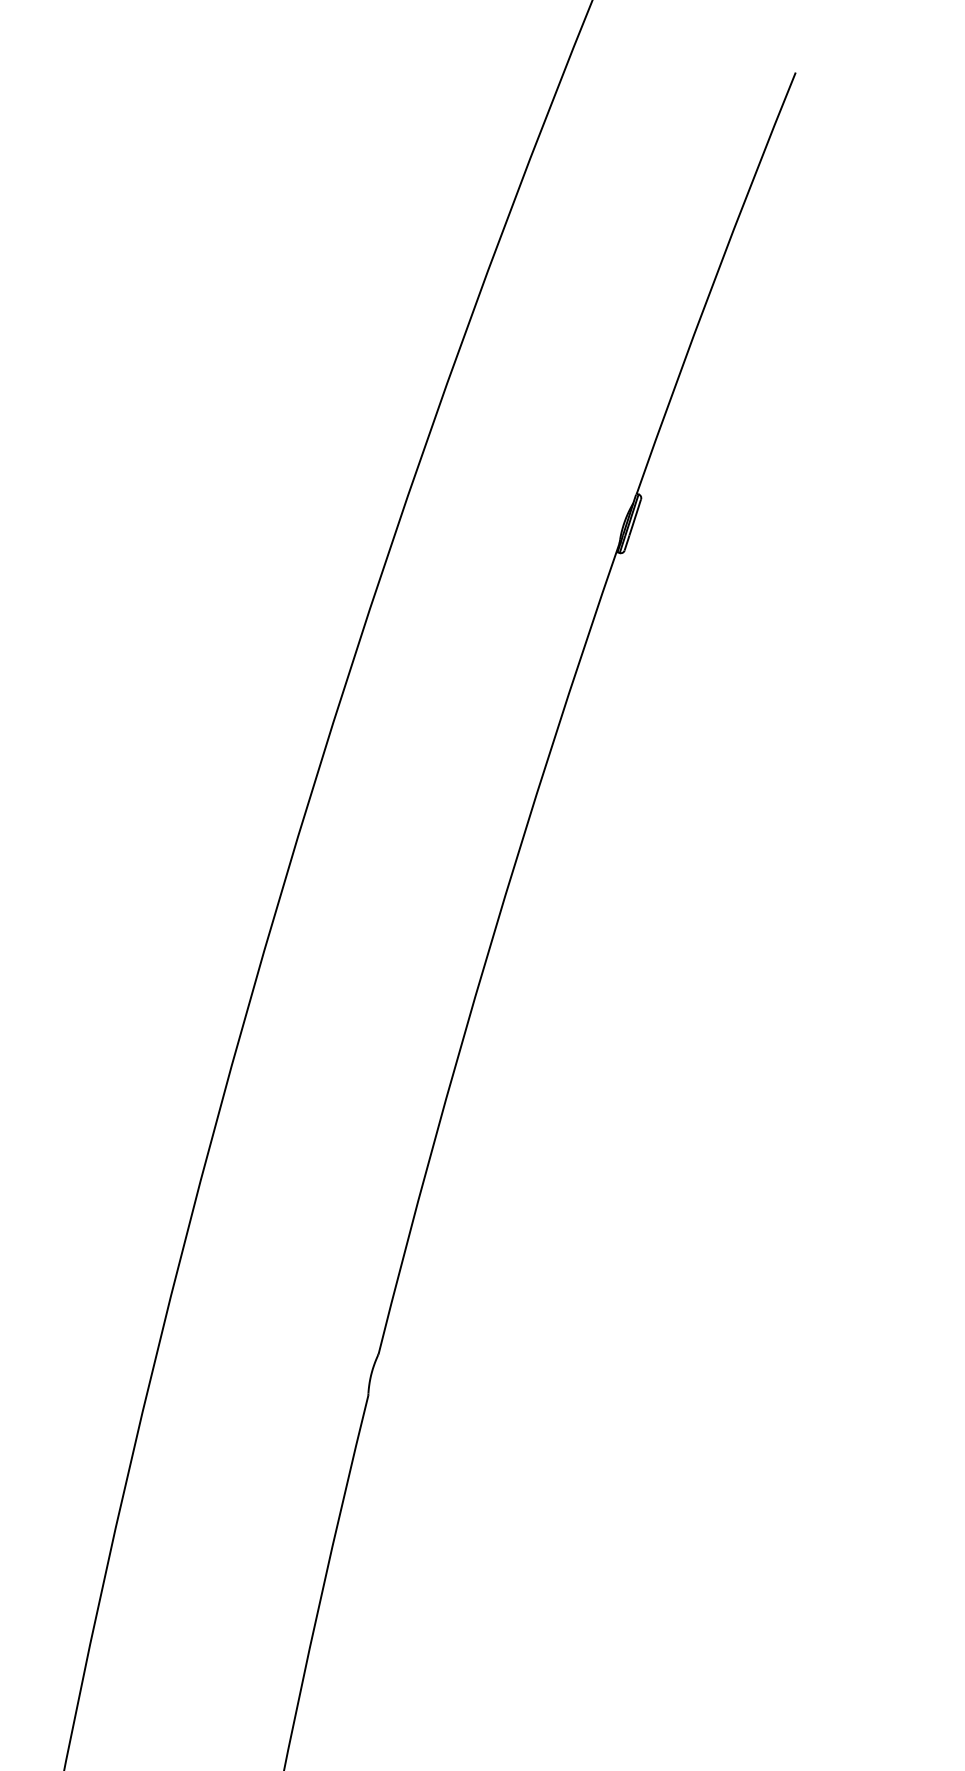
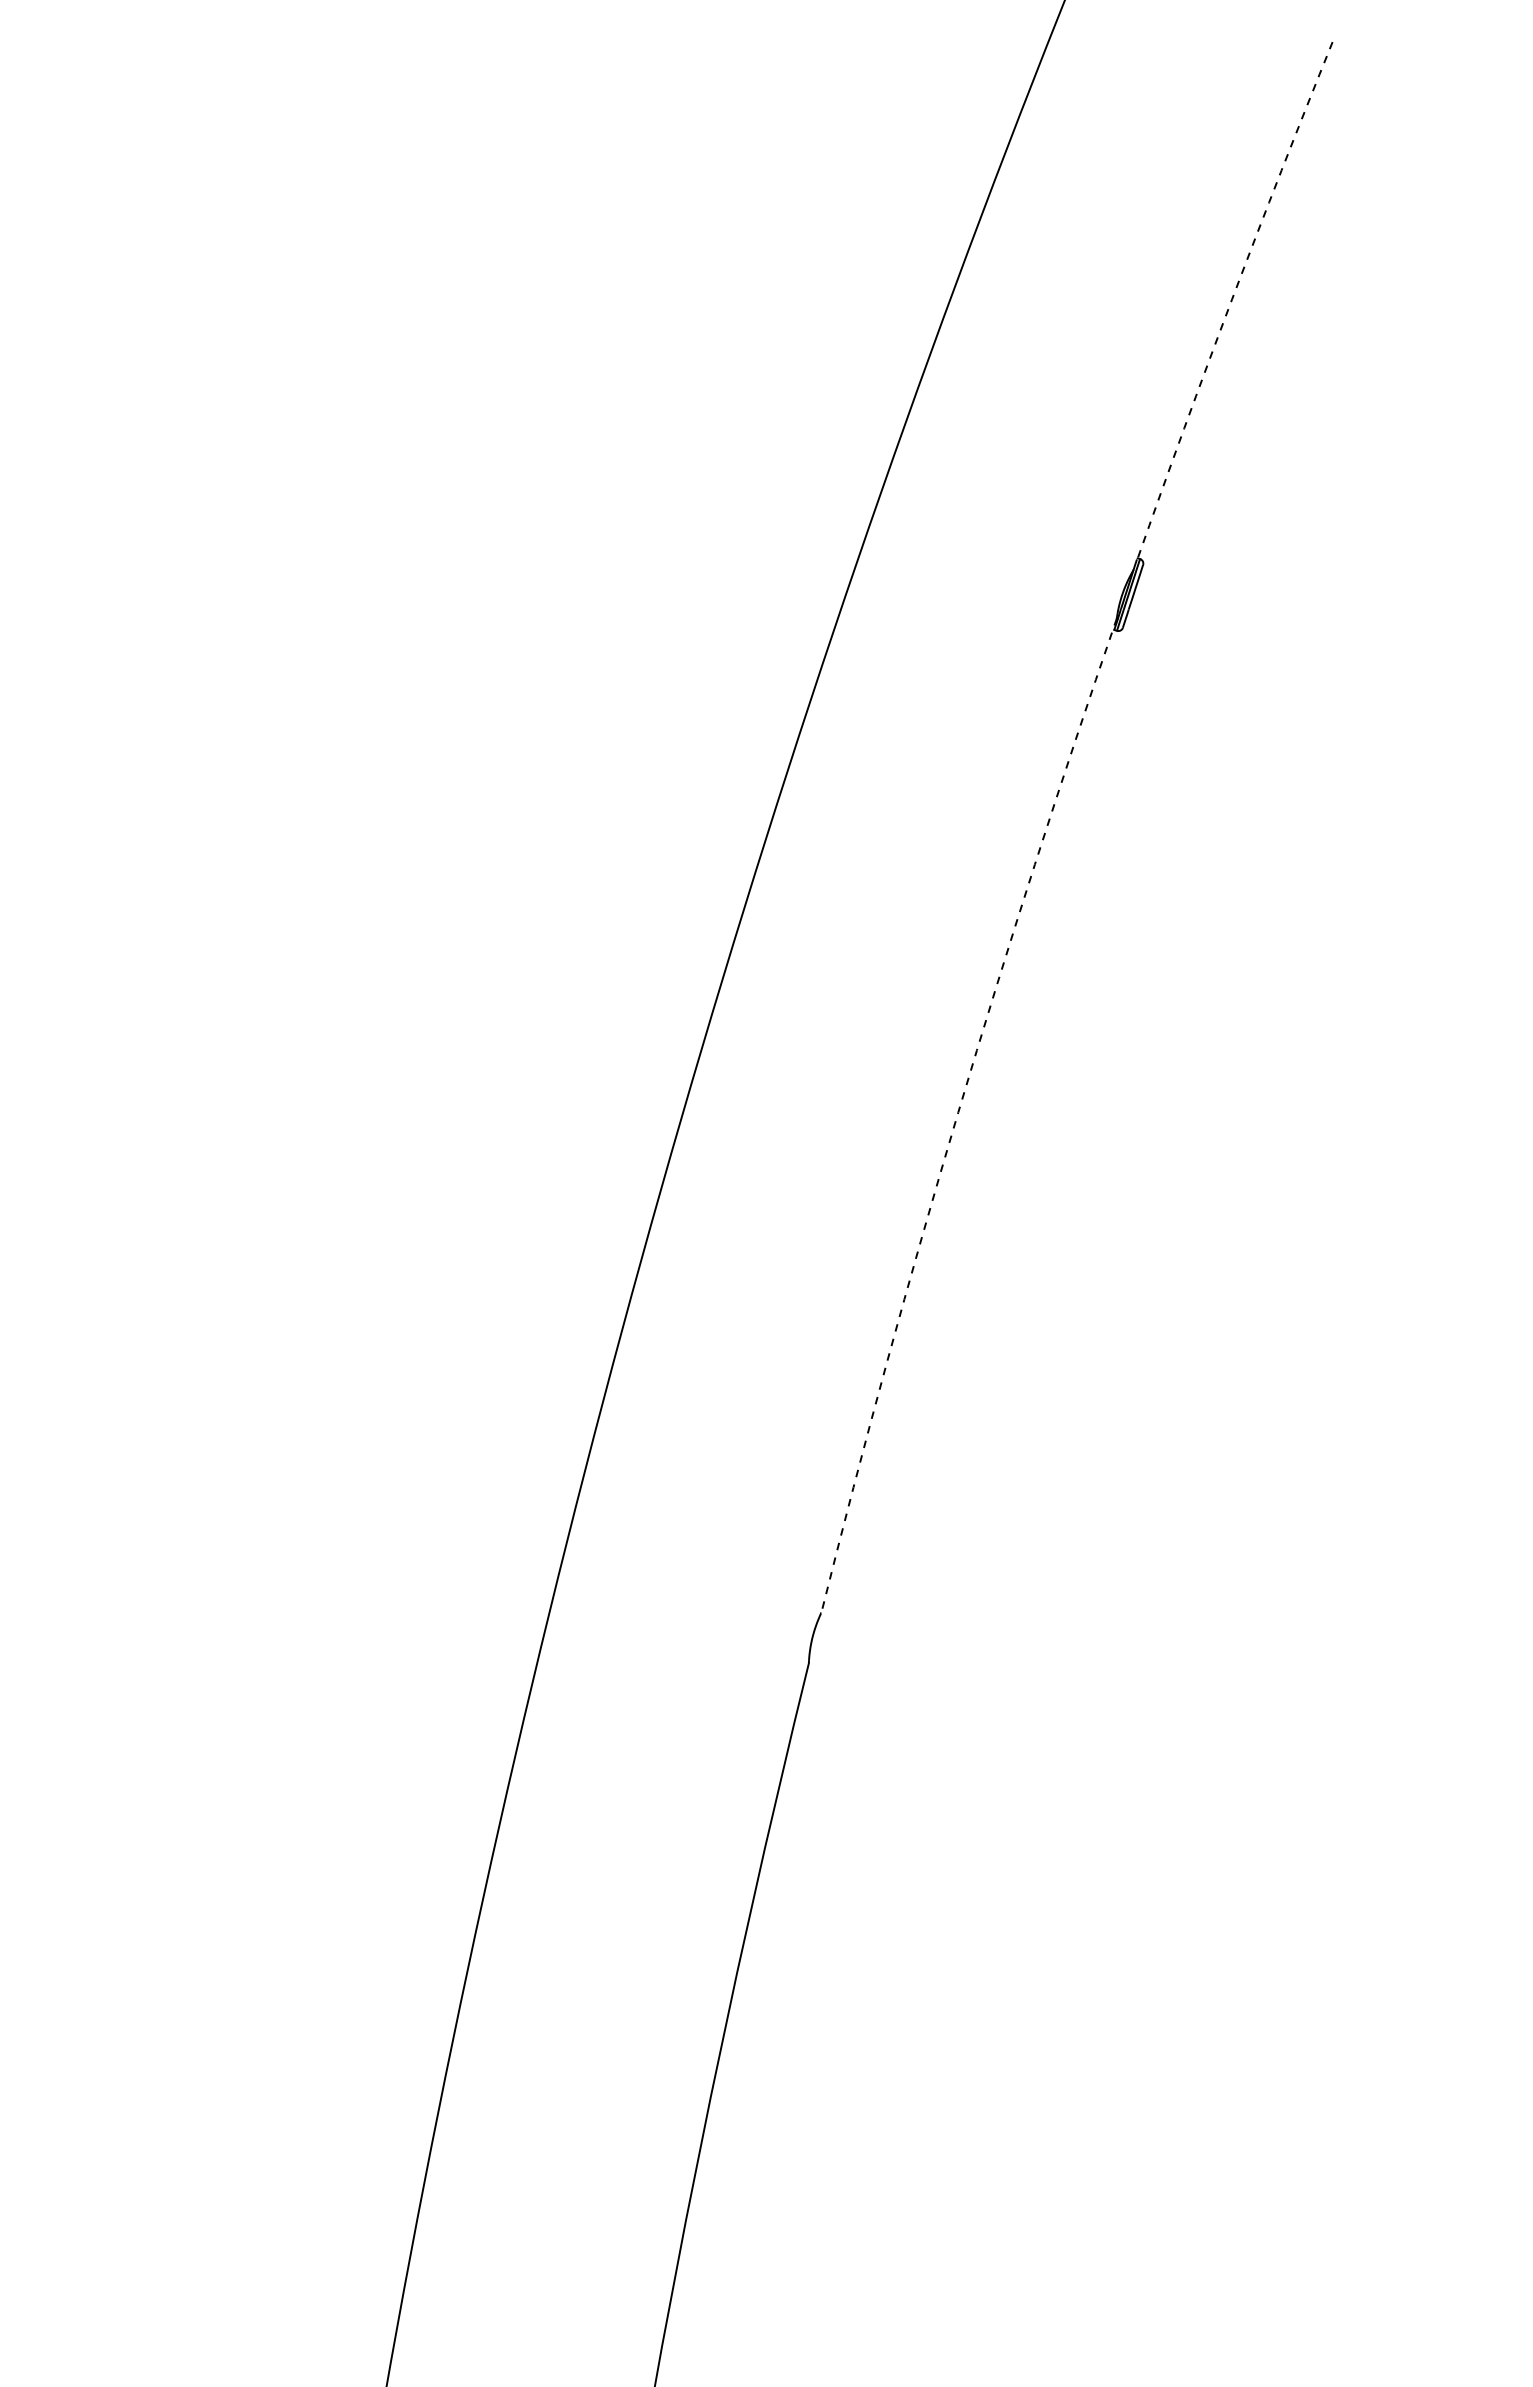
arc: (714, 282) -> (1232, 299), solid -> dashed
arc: (490, 946) -> (958, 1112), solid -> dashed

